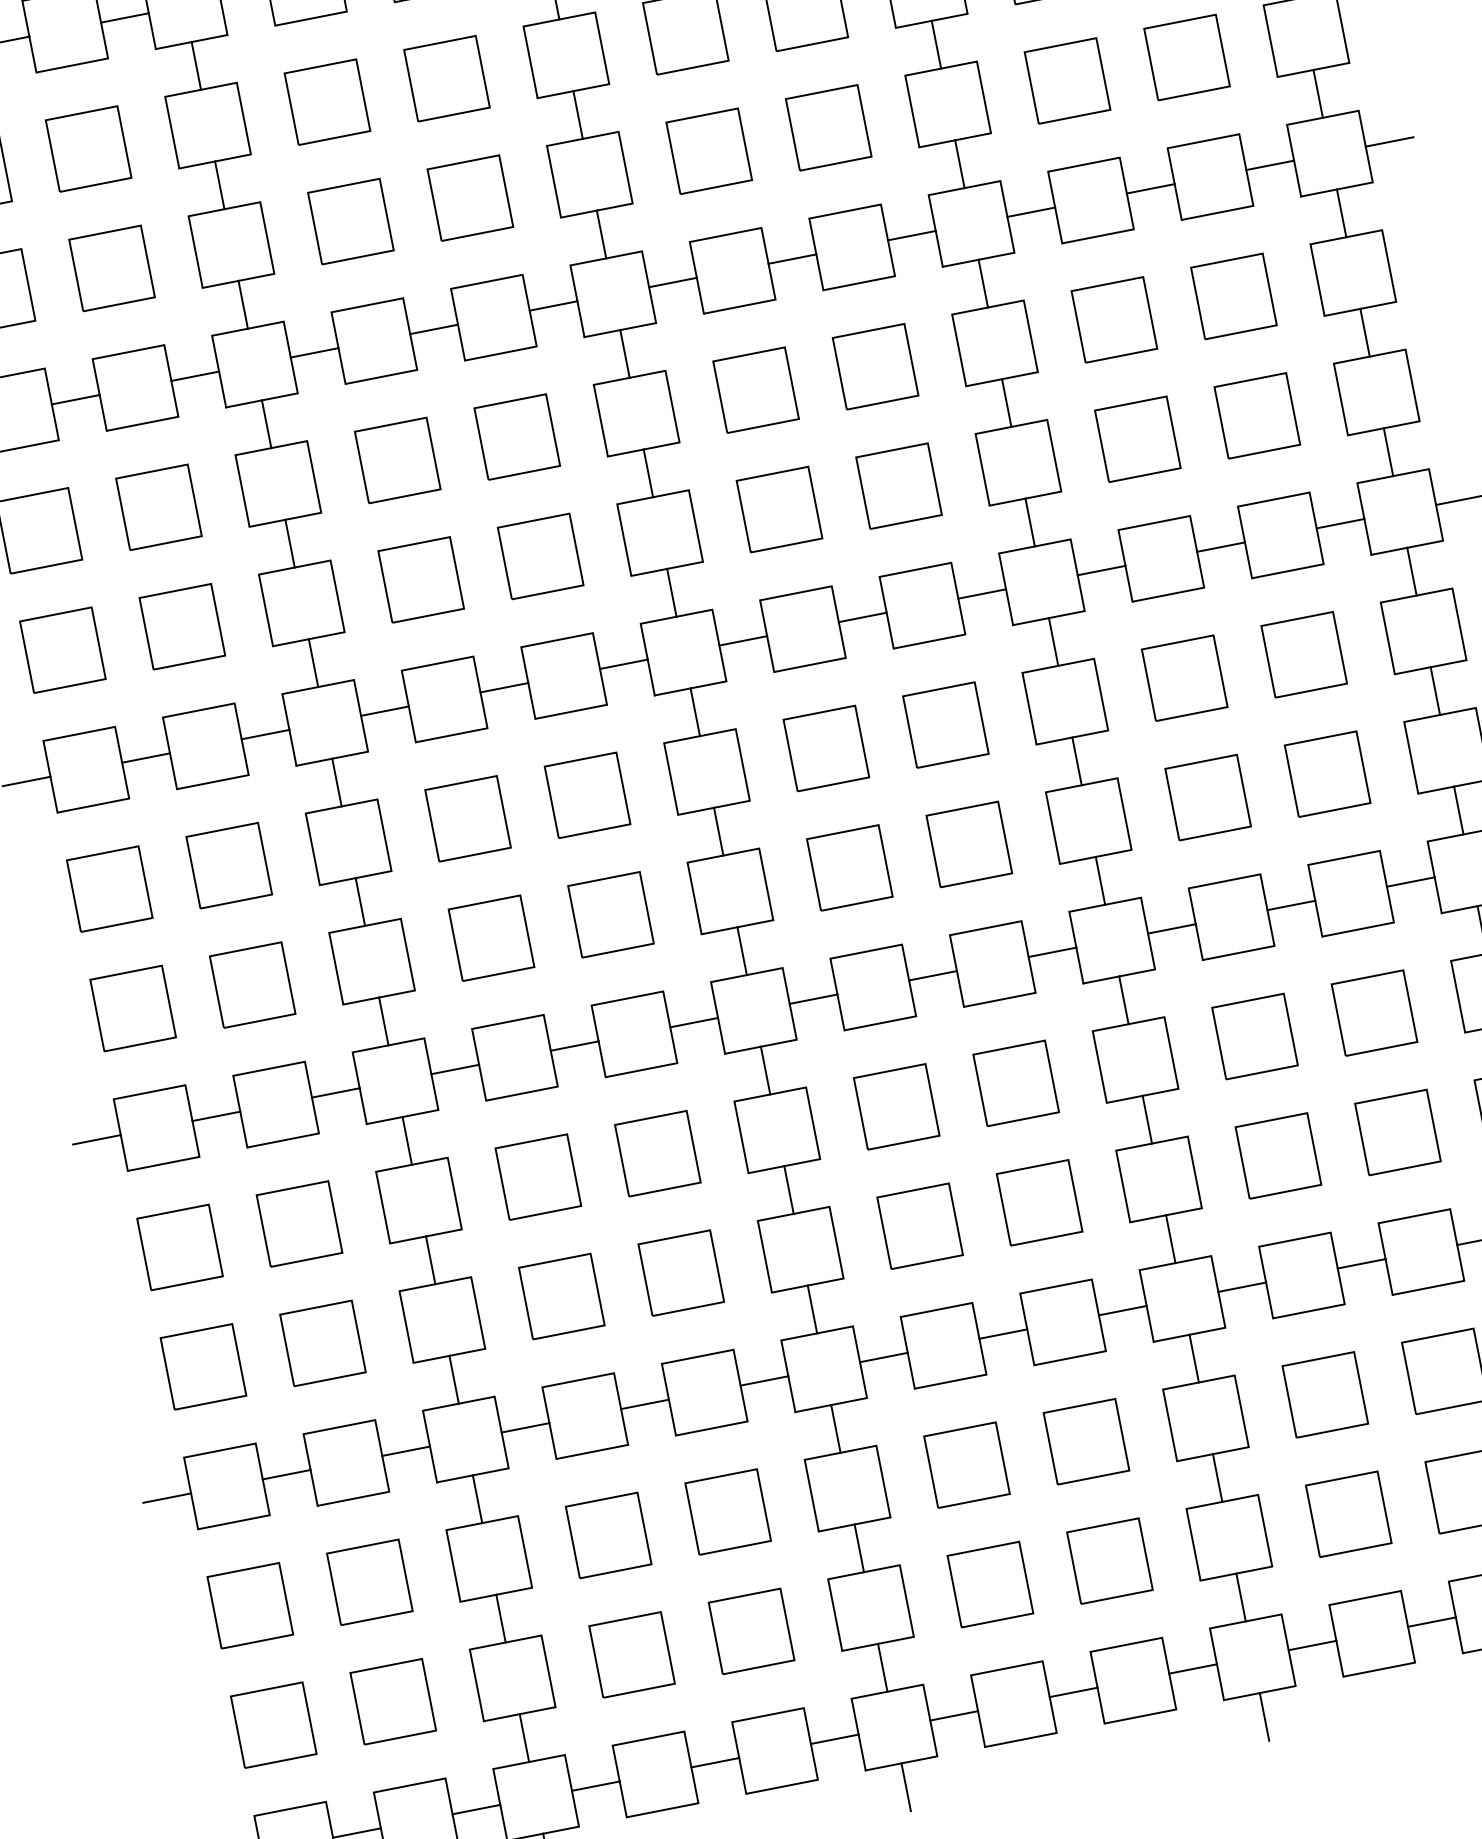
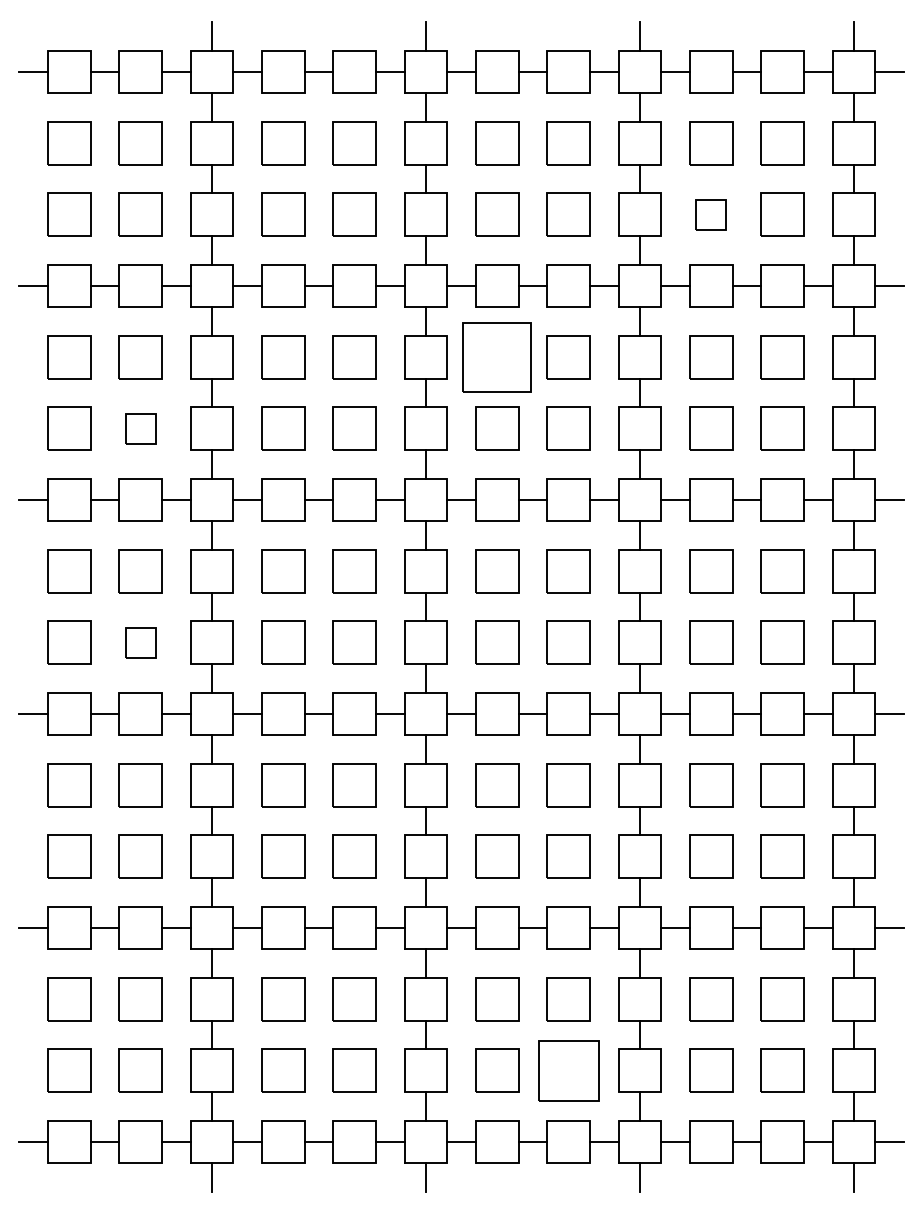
part: (1067, 80) -> (711, 214), size x0.7
part: (756, 390) -> (497, 357), size x1.6
part: (181, 626) -> (140, 428), size x0.7
part: (252, 984) -> (140, 642), size x0.7
part: (1109, 1561) -> (568, 1070), size x1.4

